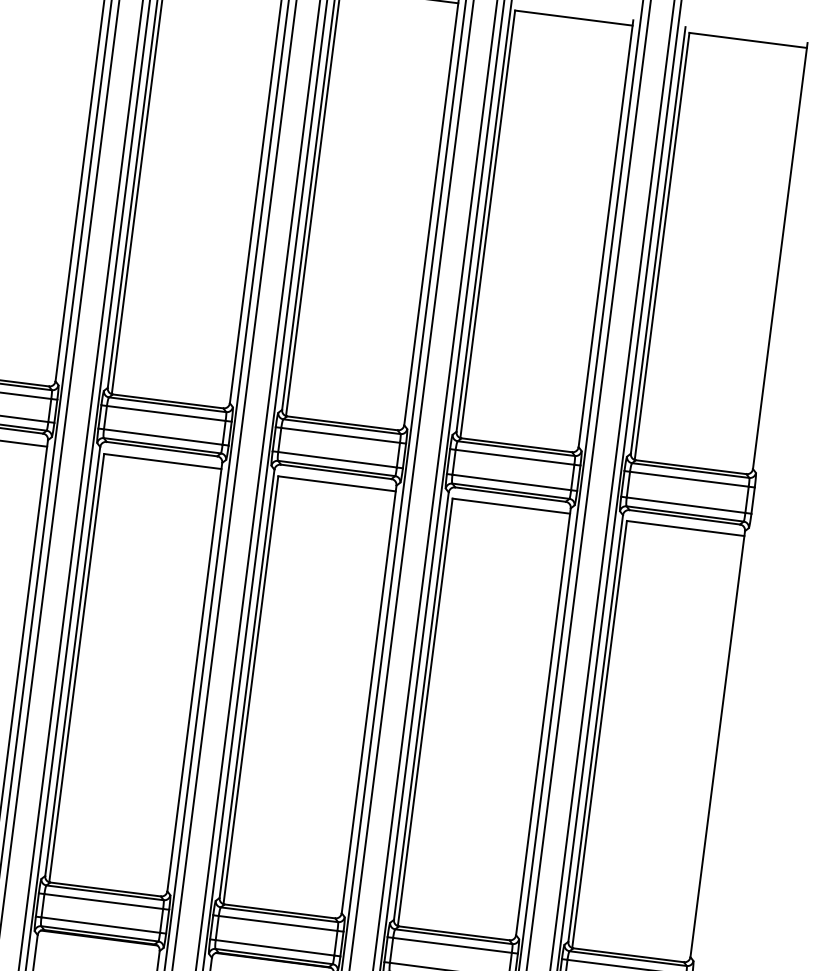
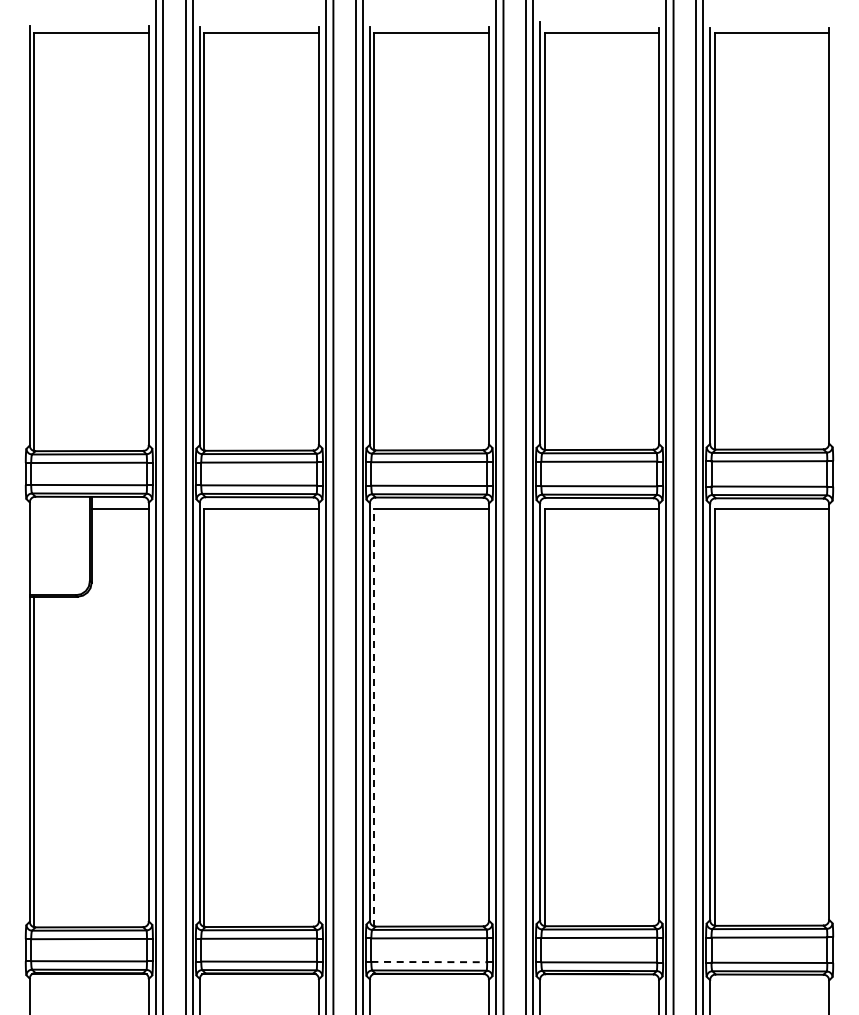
line: (251, 689) -> (374, 717), solid -> dashed
line: (275, 948) -> (429, 962), solid -> dashed

